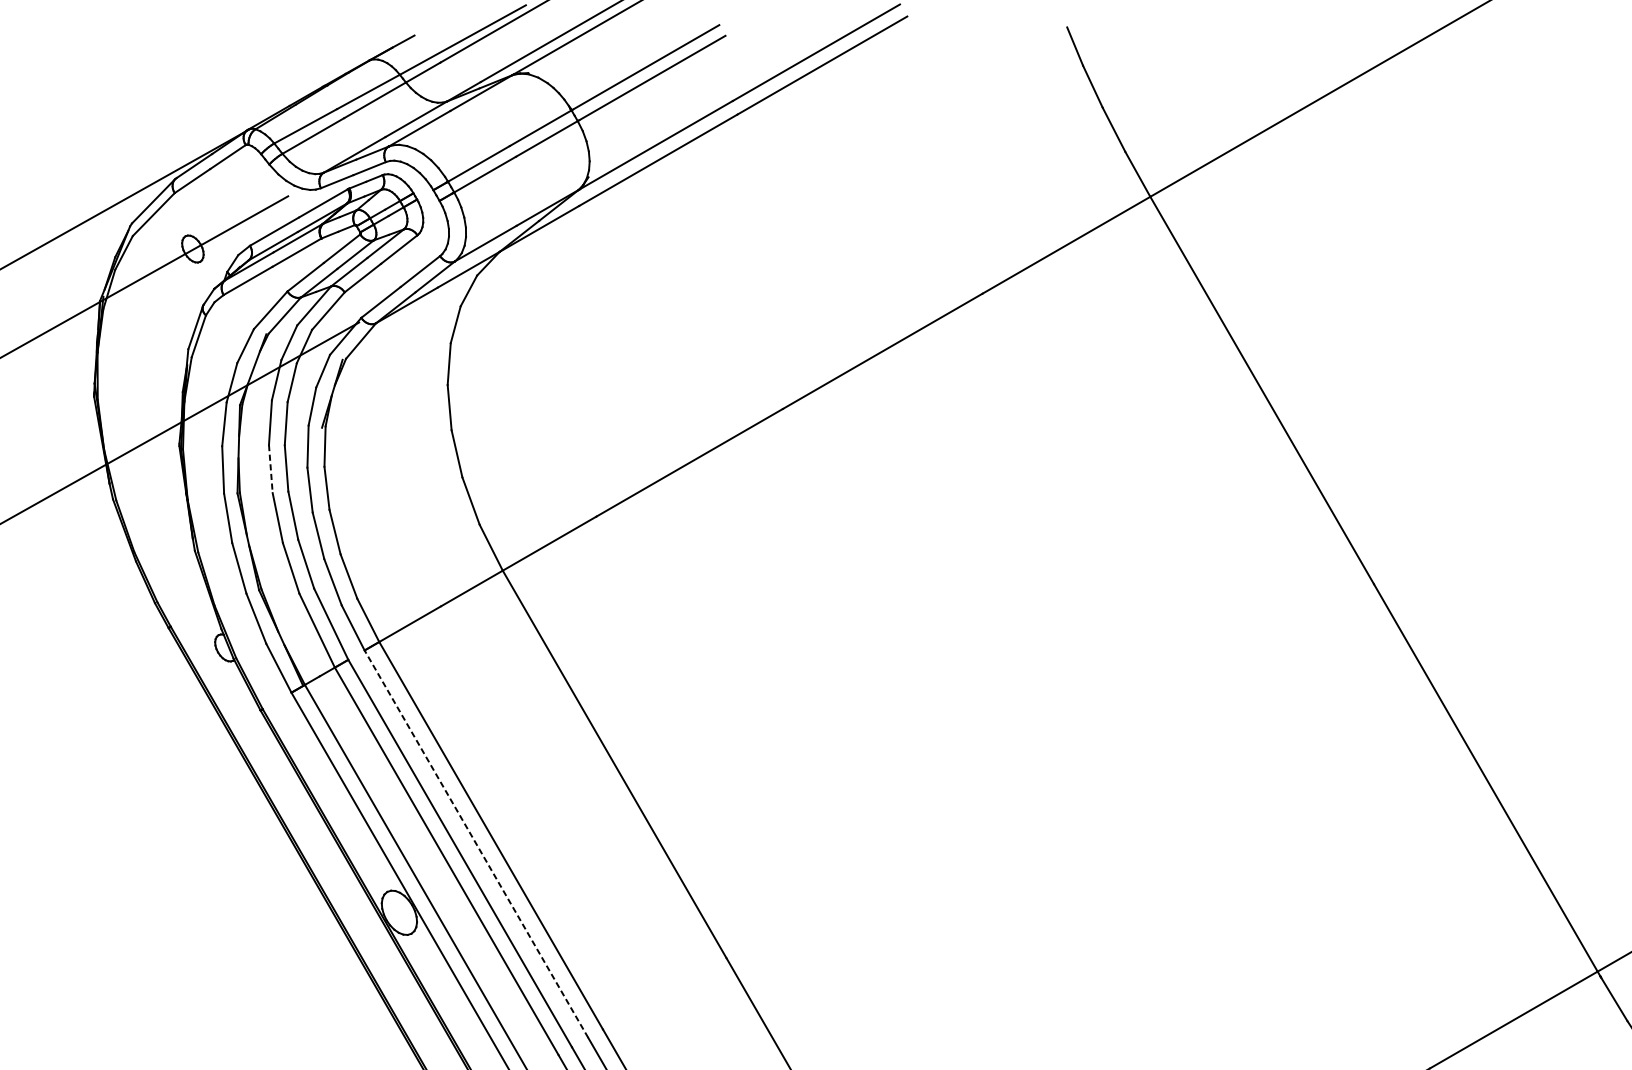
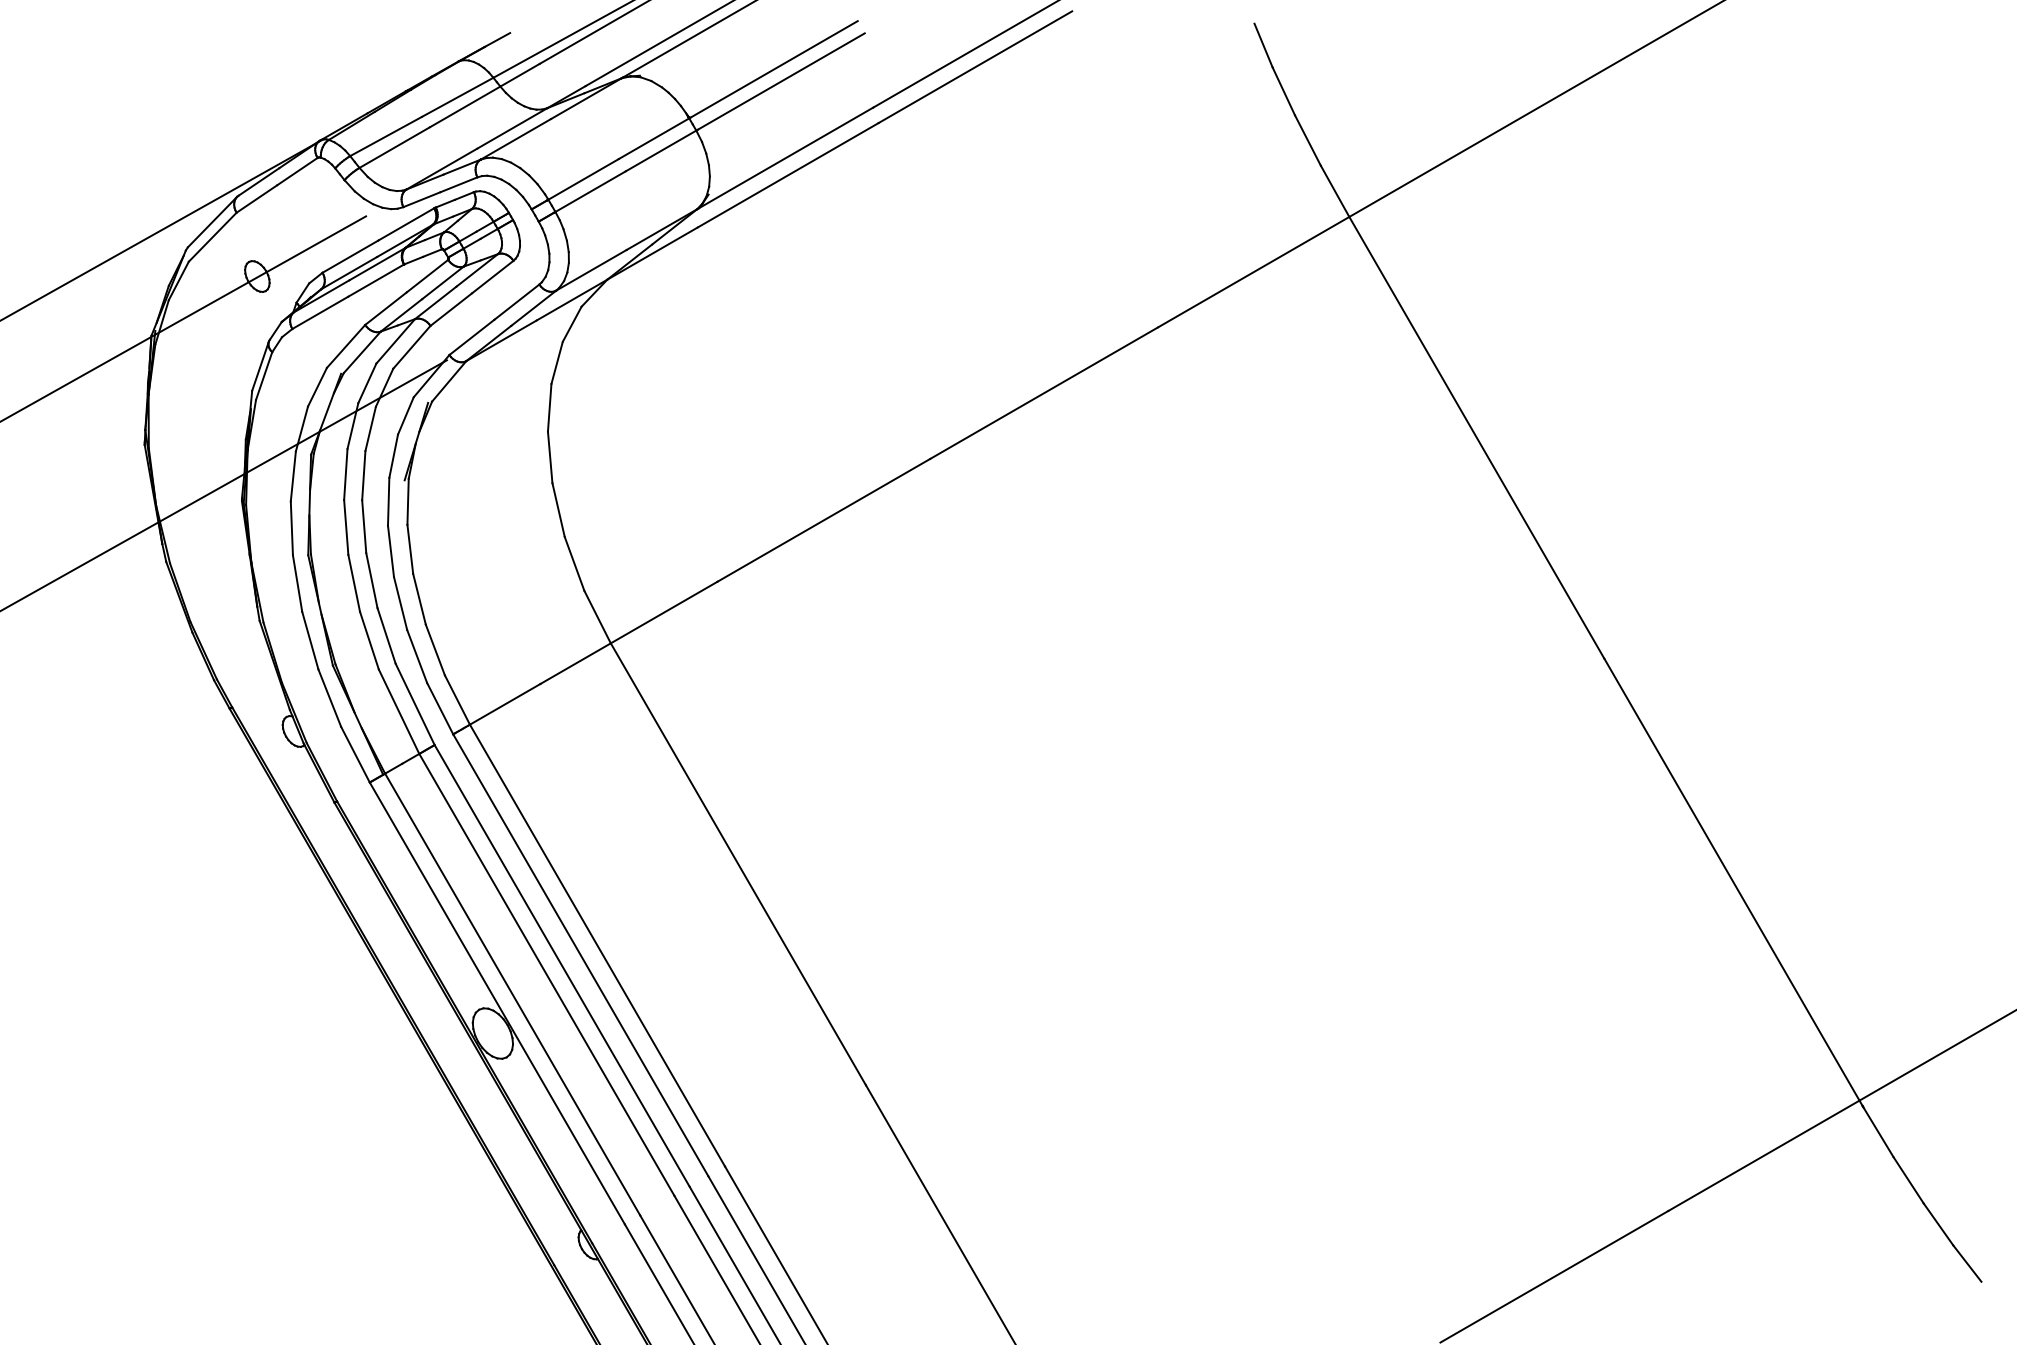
line: (271, 469) -> (346, 527), dashed -> solid
line: (476, 843) -> (580, 954), dashed -> solid

